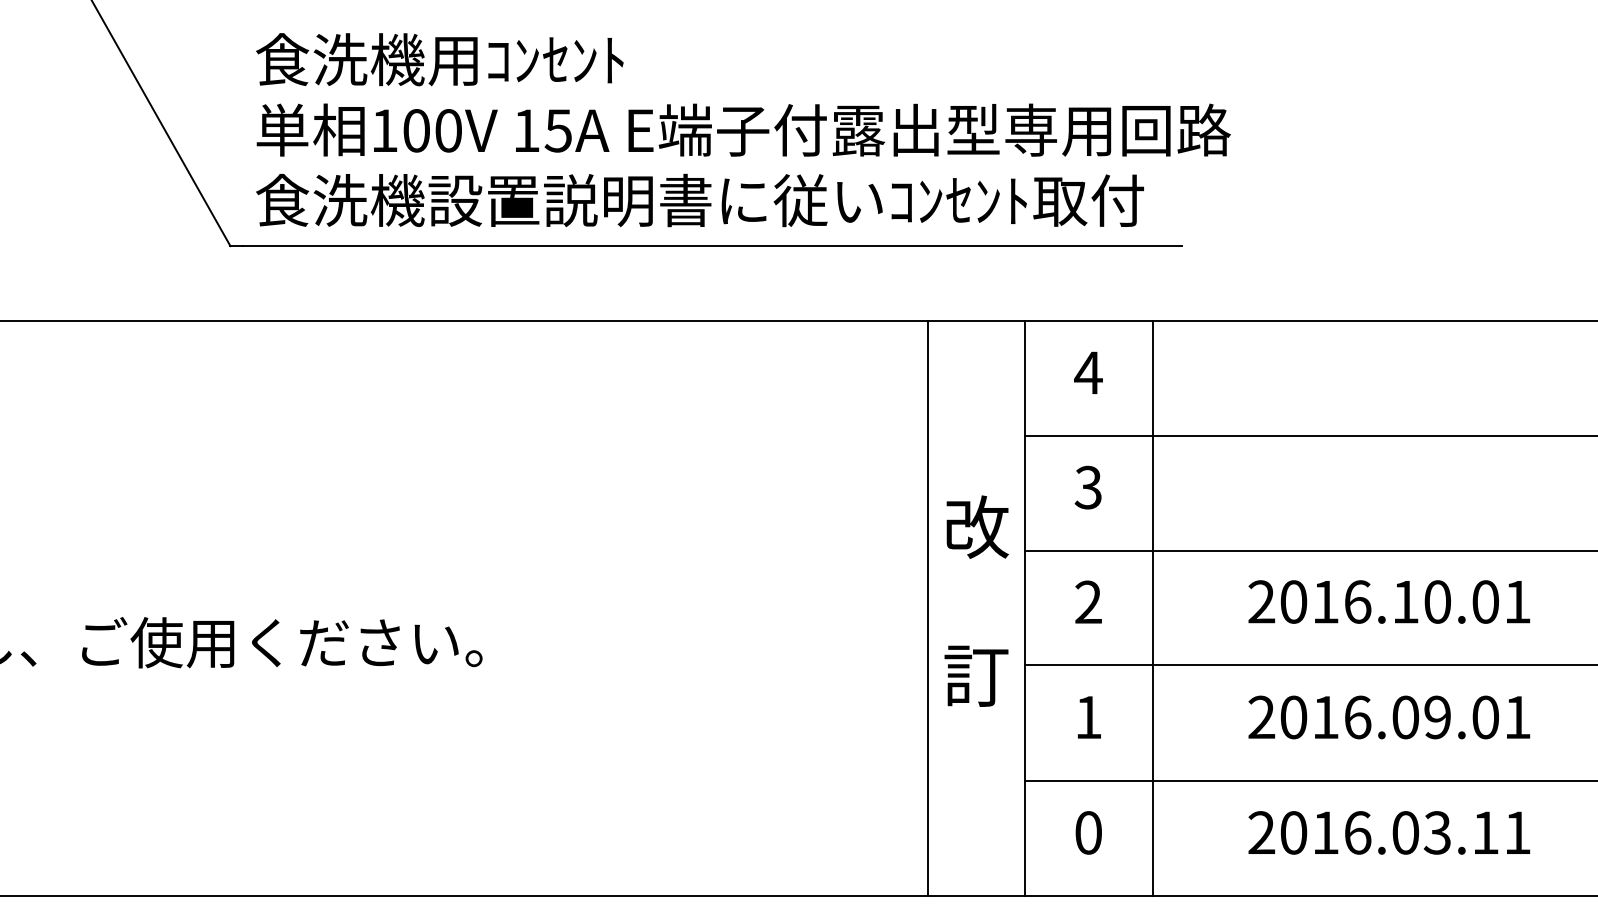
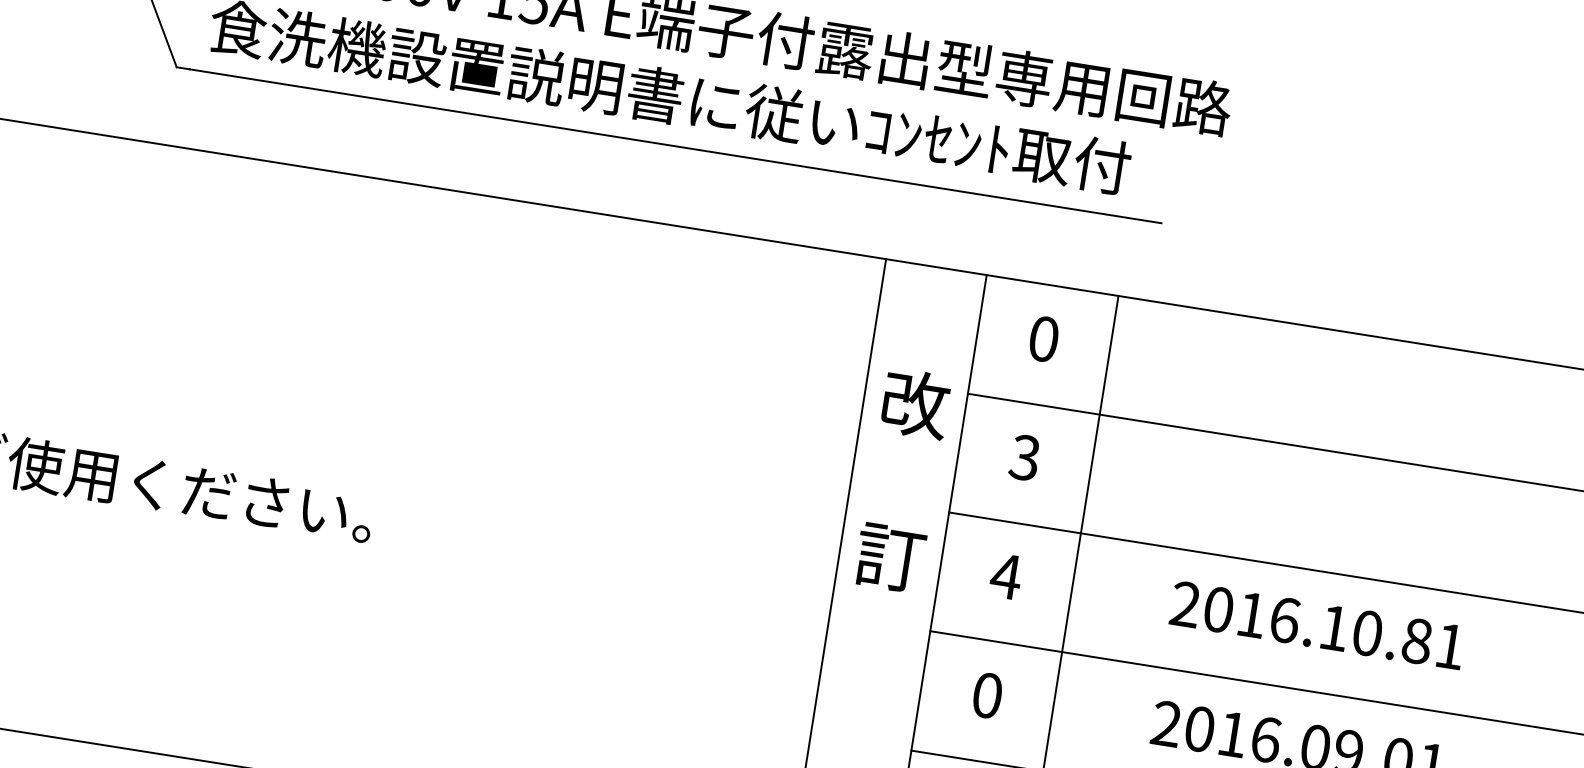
text: (1088, 372) -> (1043, 338), 4 -> 0
text: (976, 600) -> (902, 479), moved
text: (1088, 601) -> (1006, 575), 2 -> 4
text: (1485, 601) -> (1417, 640), 2016.10.01 -> 2016.10.81
text: (1088, 717) -> (987, 695), 1 -> 0

